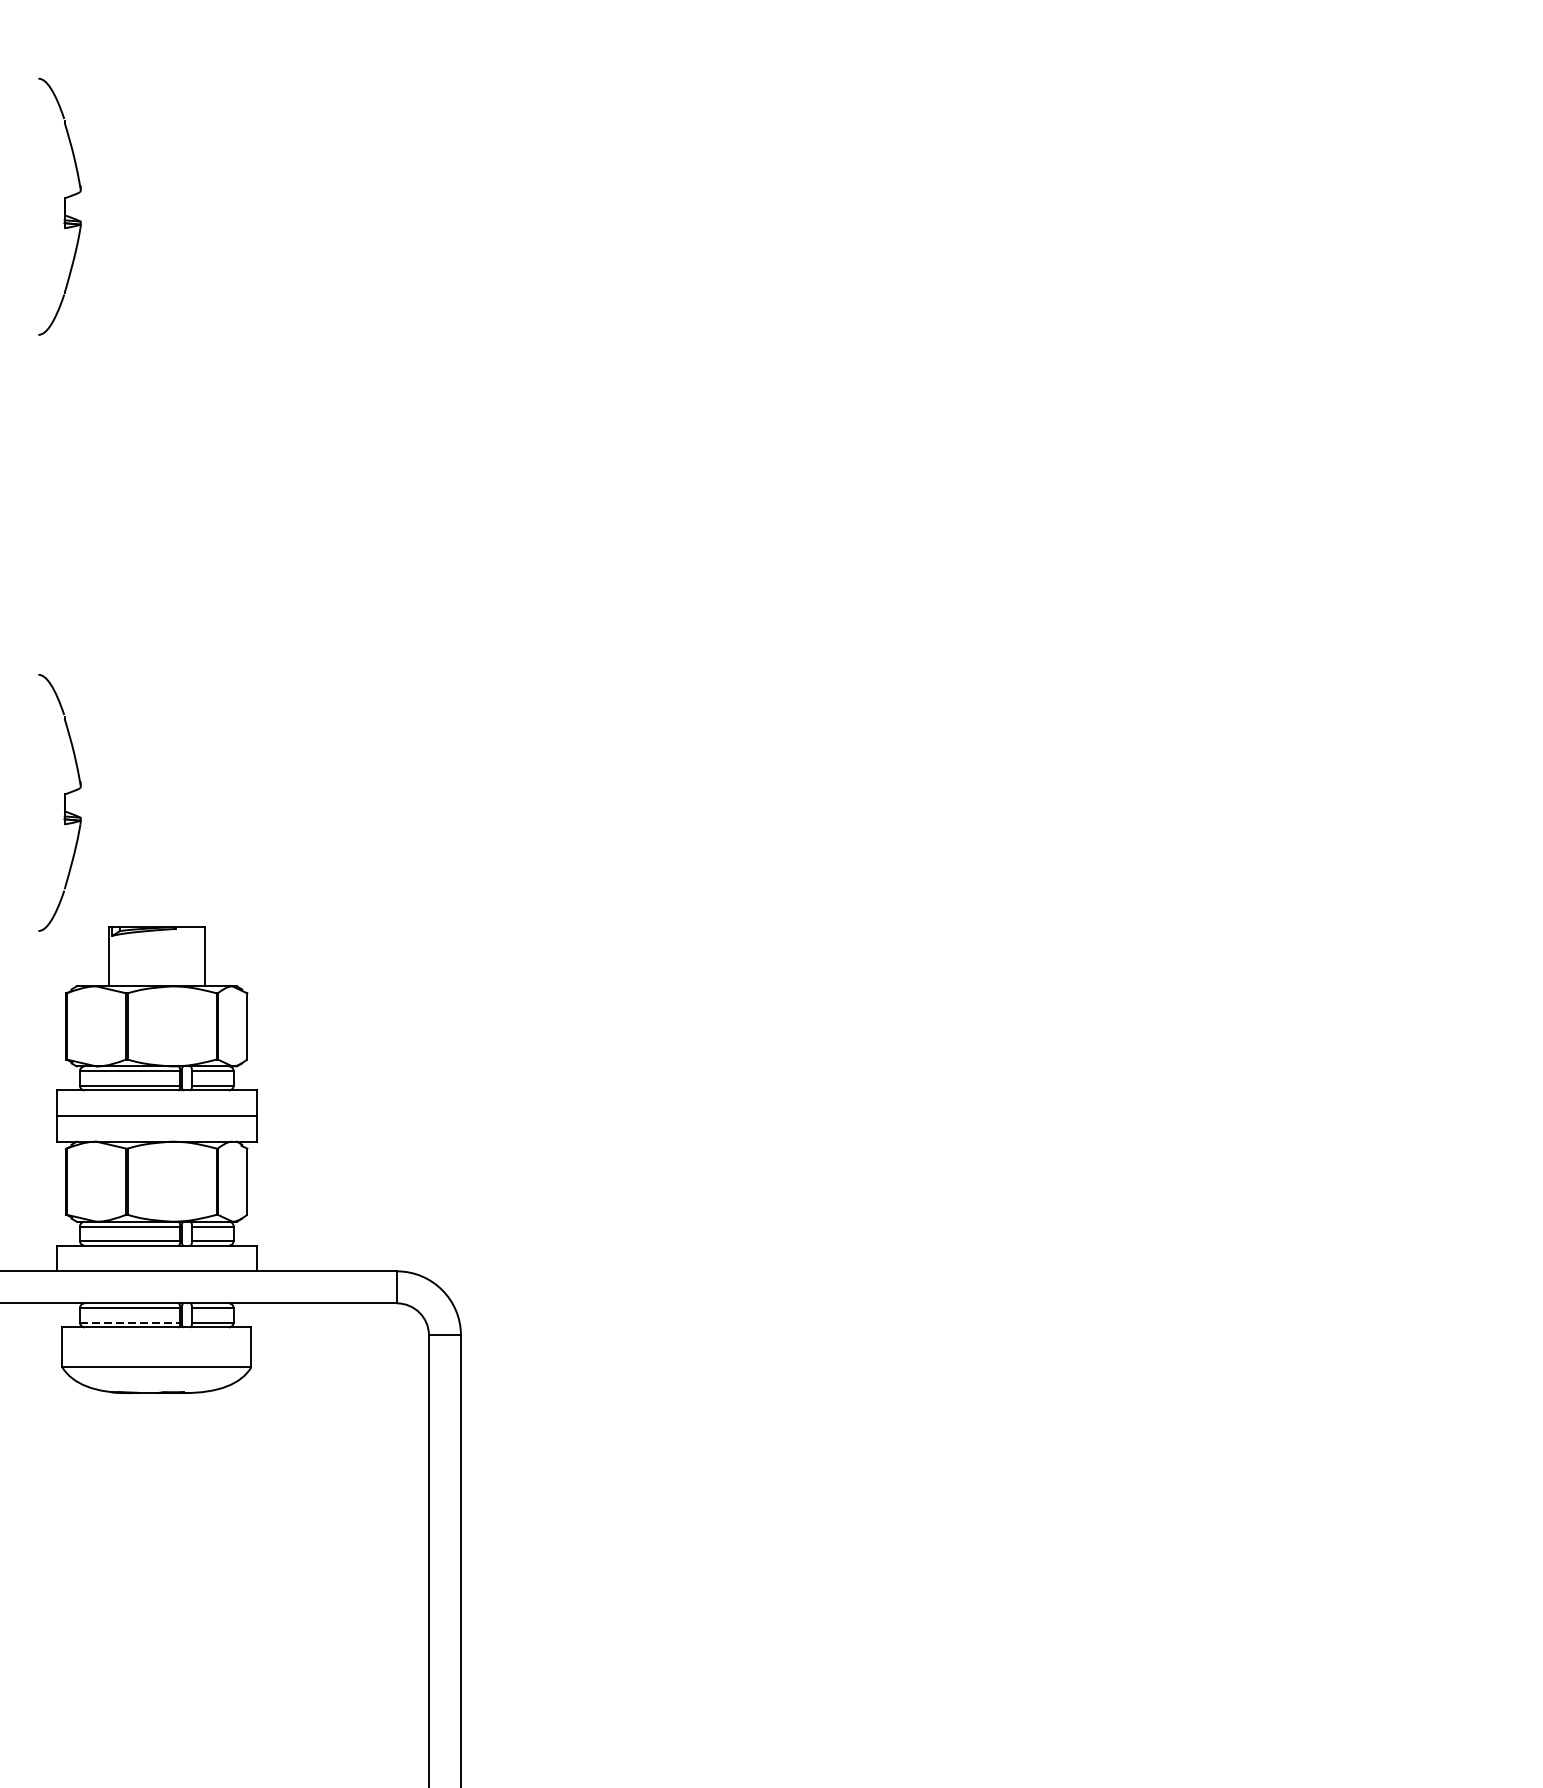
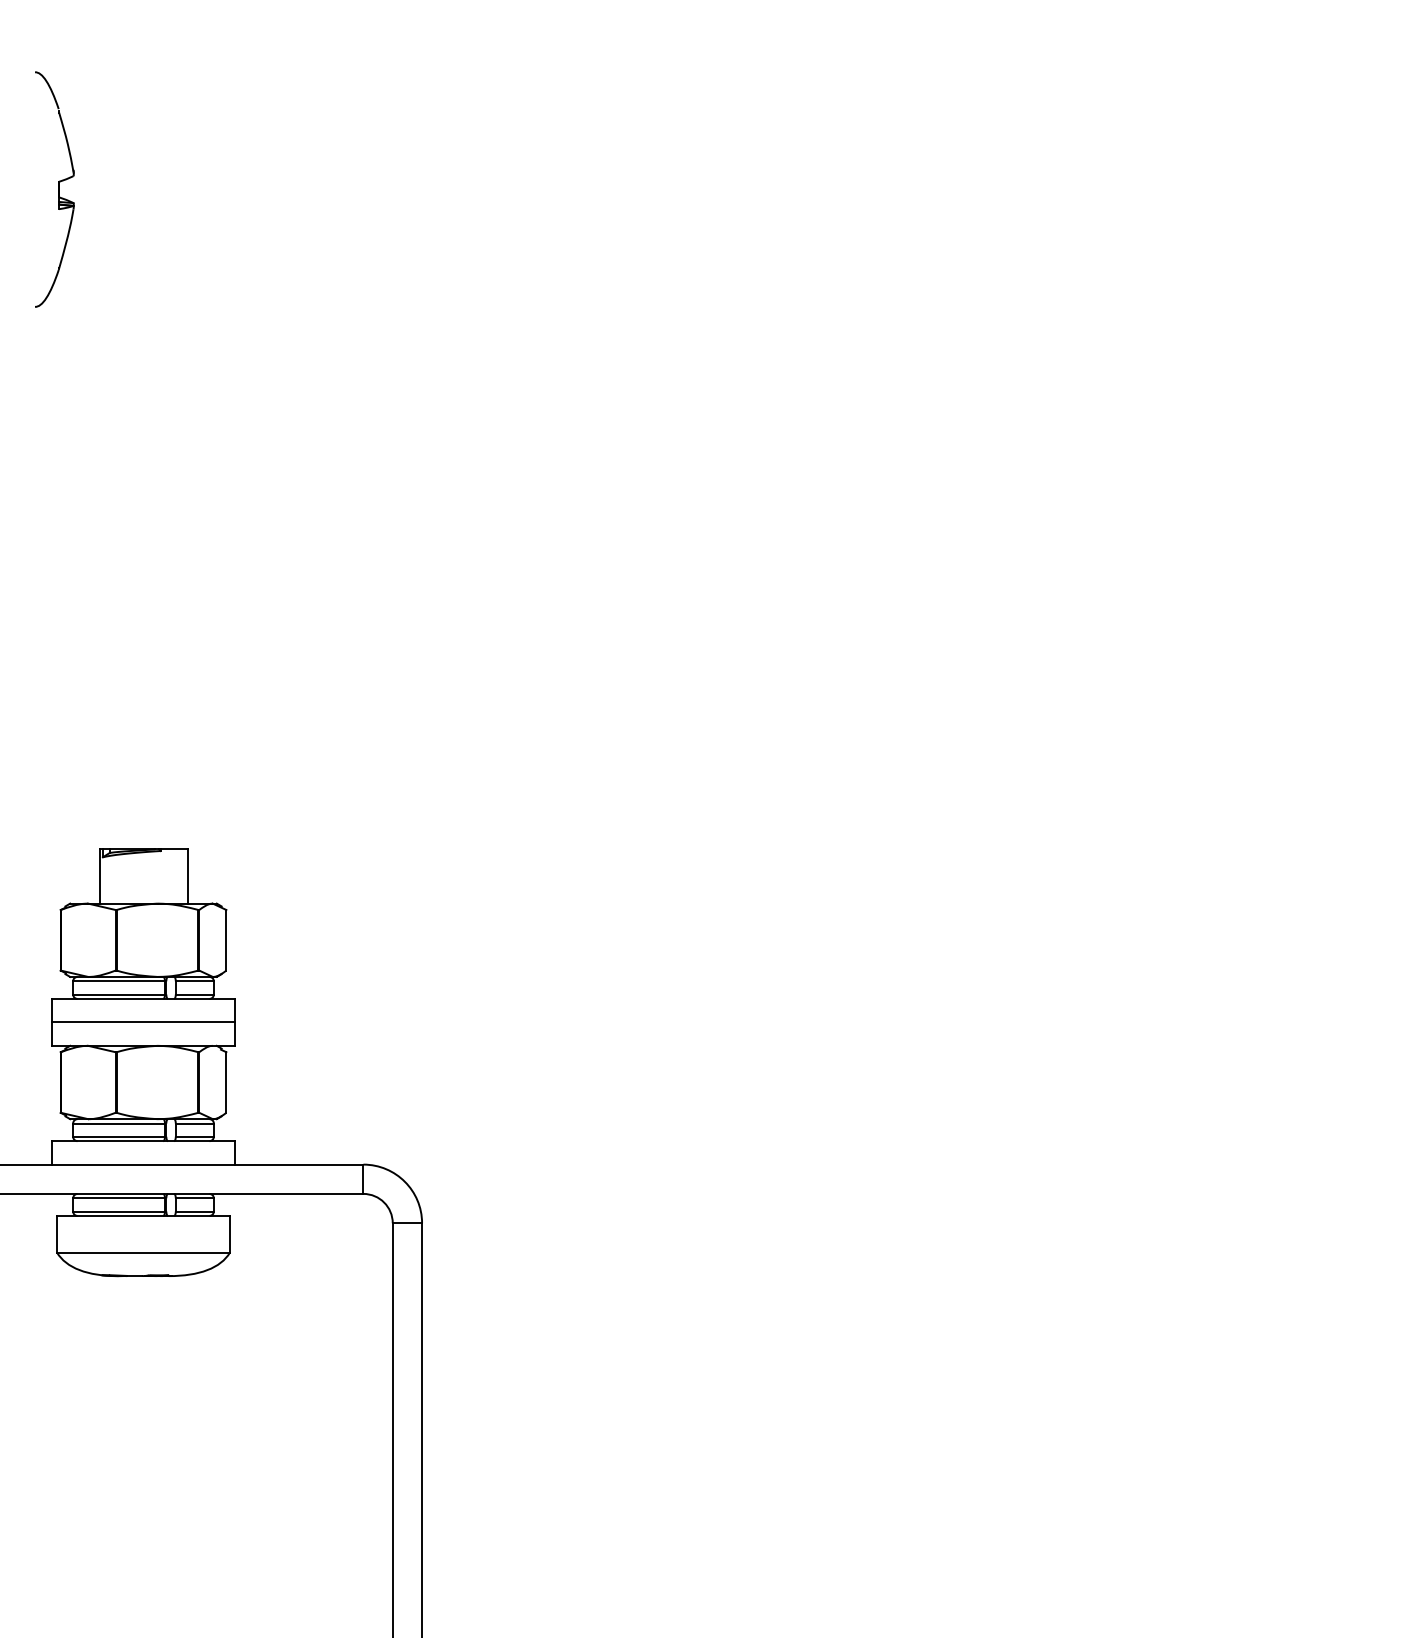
part: (59, 802) -> (54, 735), removed
line: (130, 1322) -> (119, 1211), dashed -> solid

